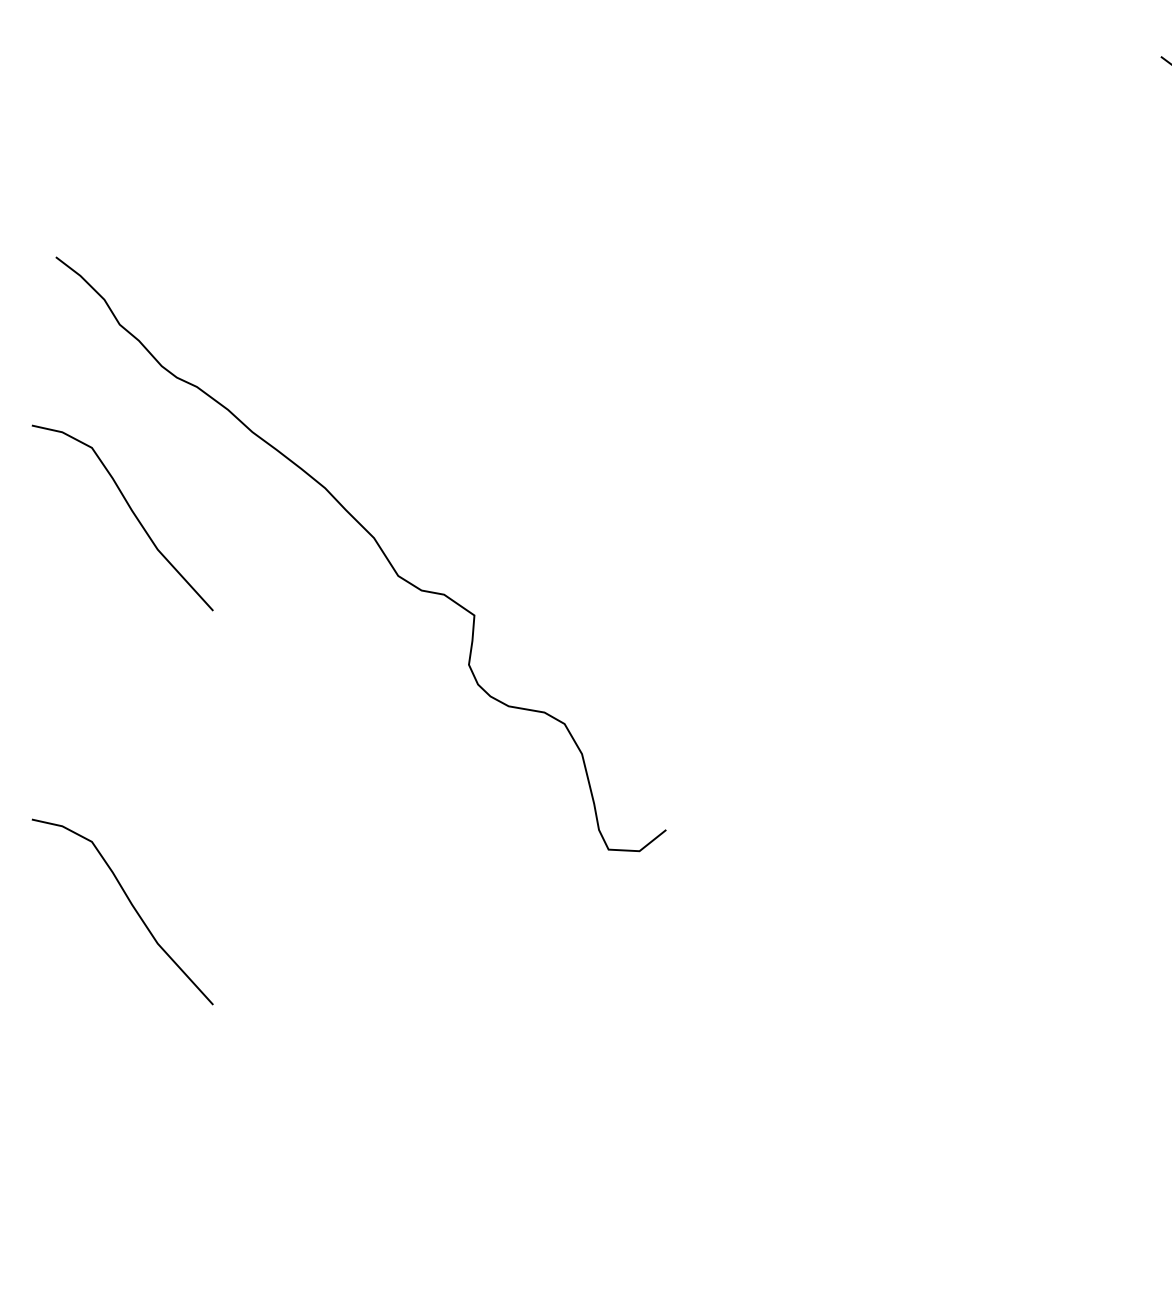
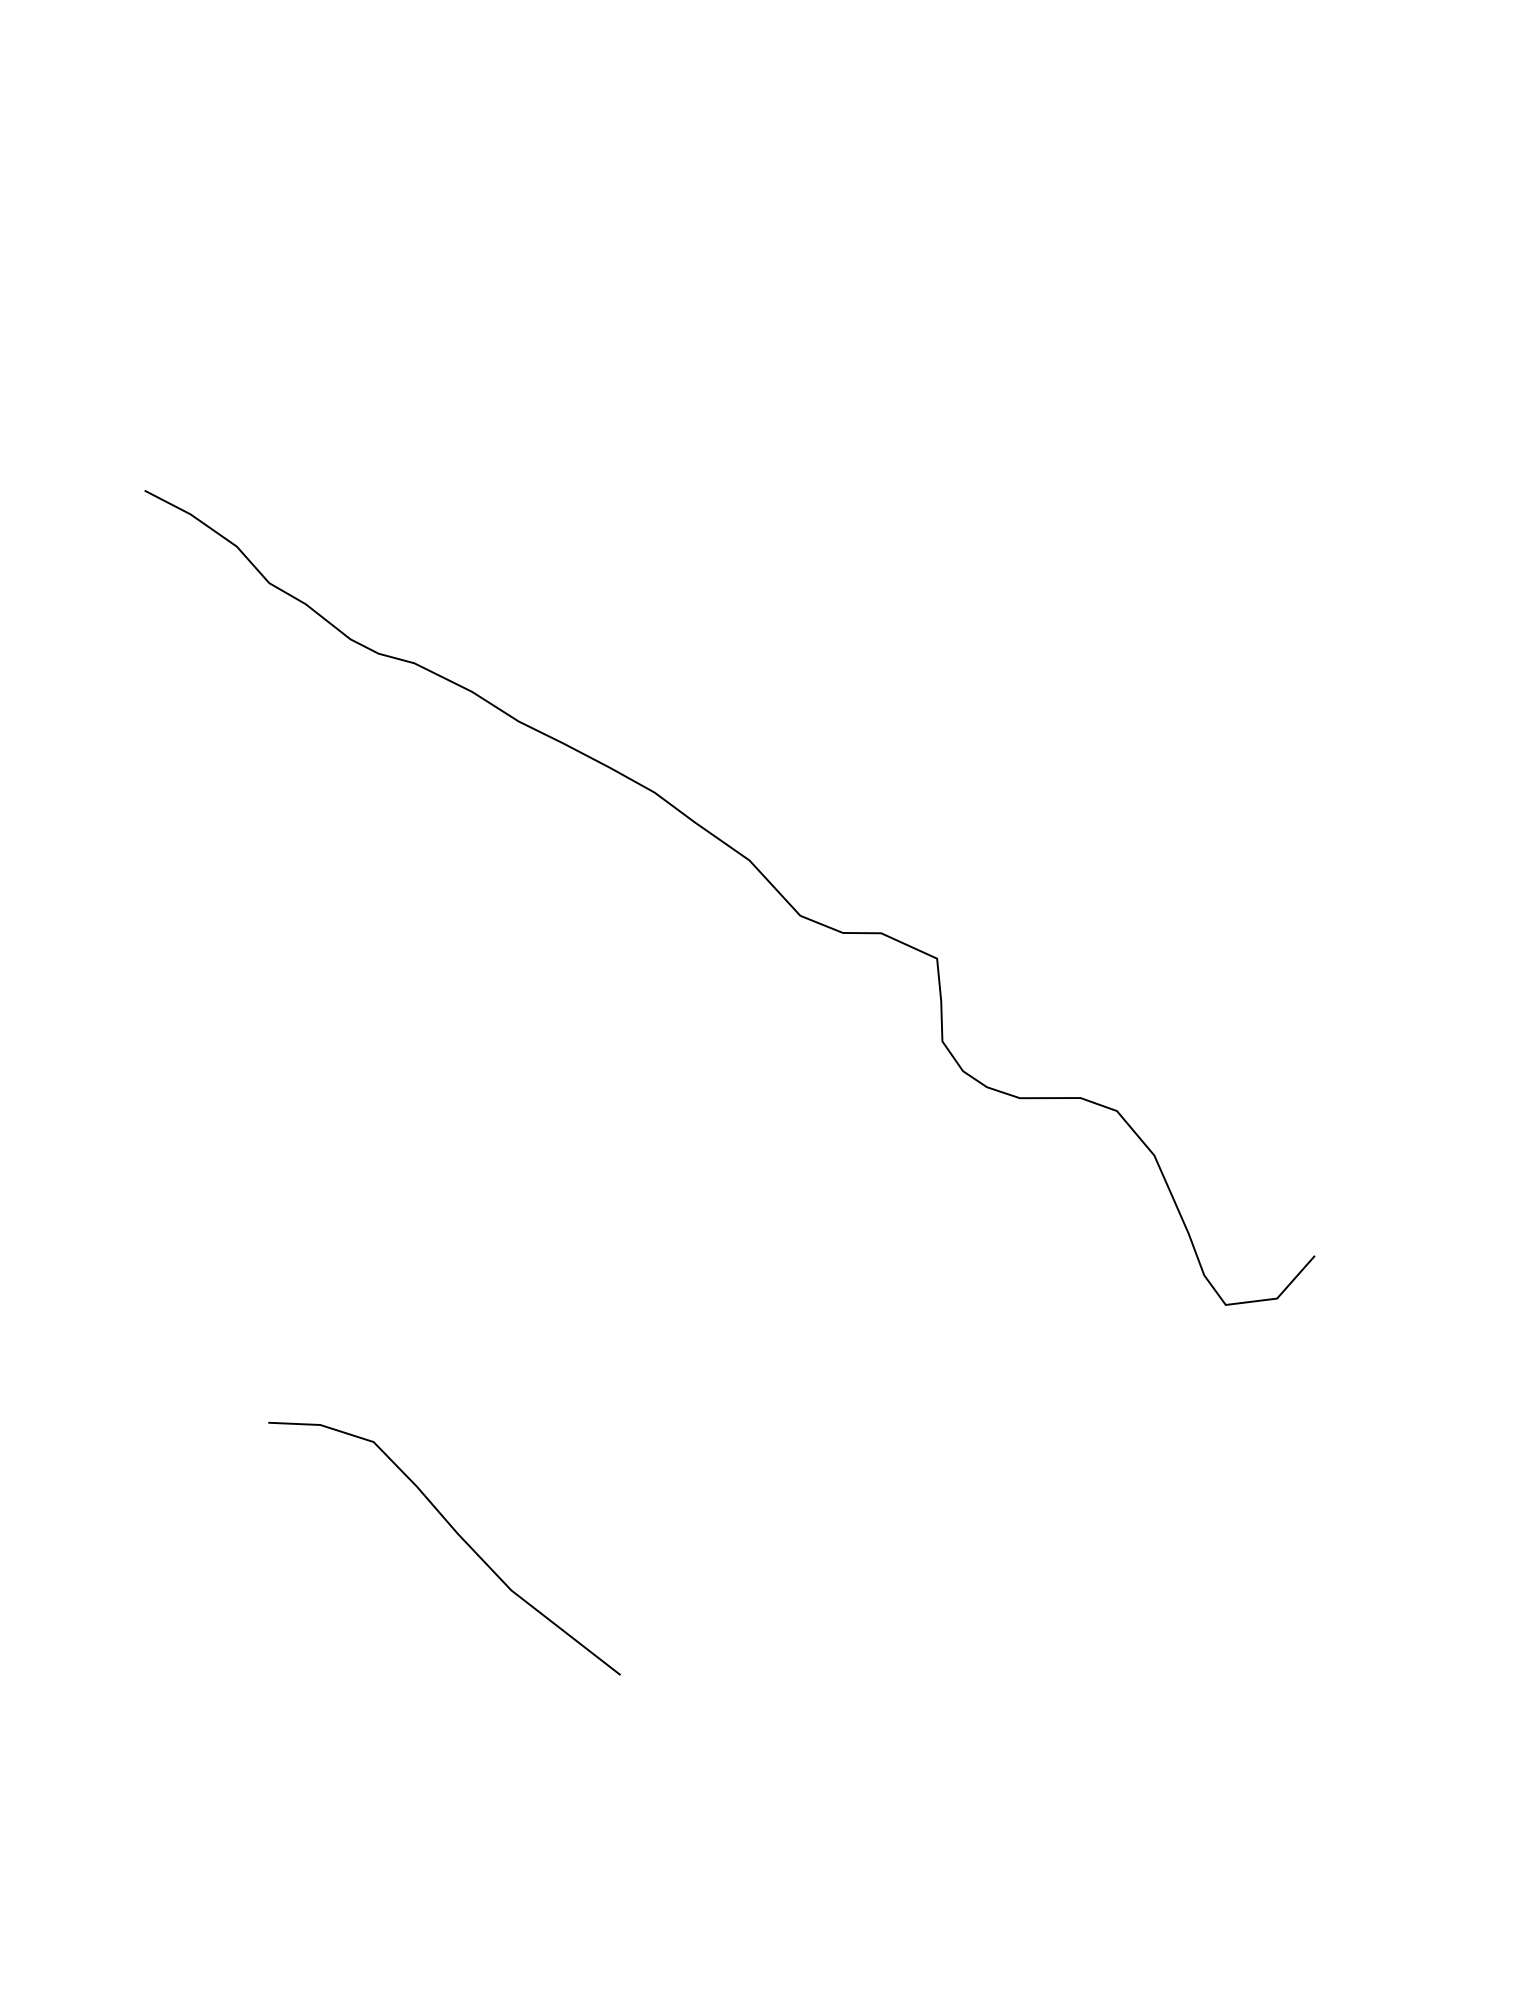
curve: (130, 510) -> (340, 885), removed

